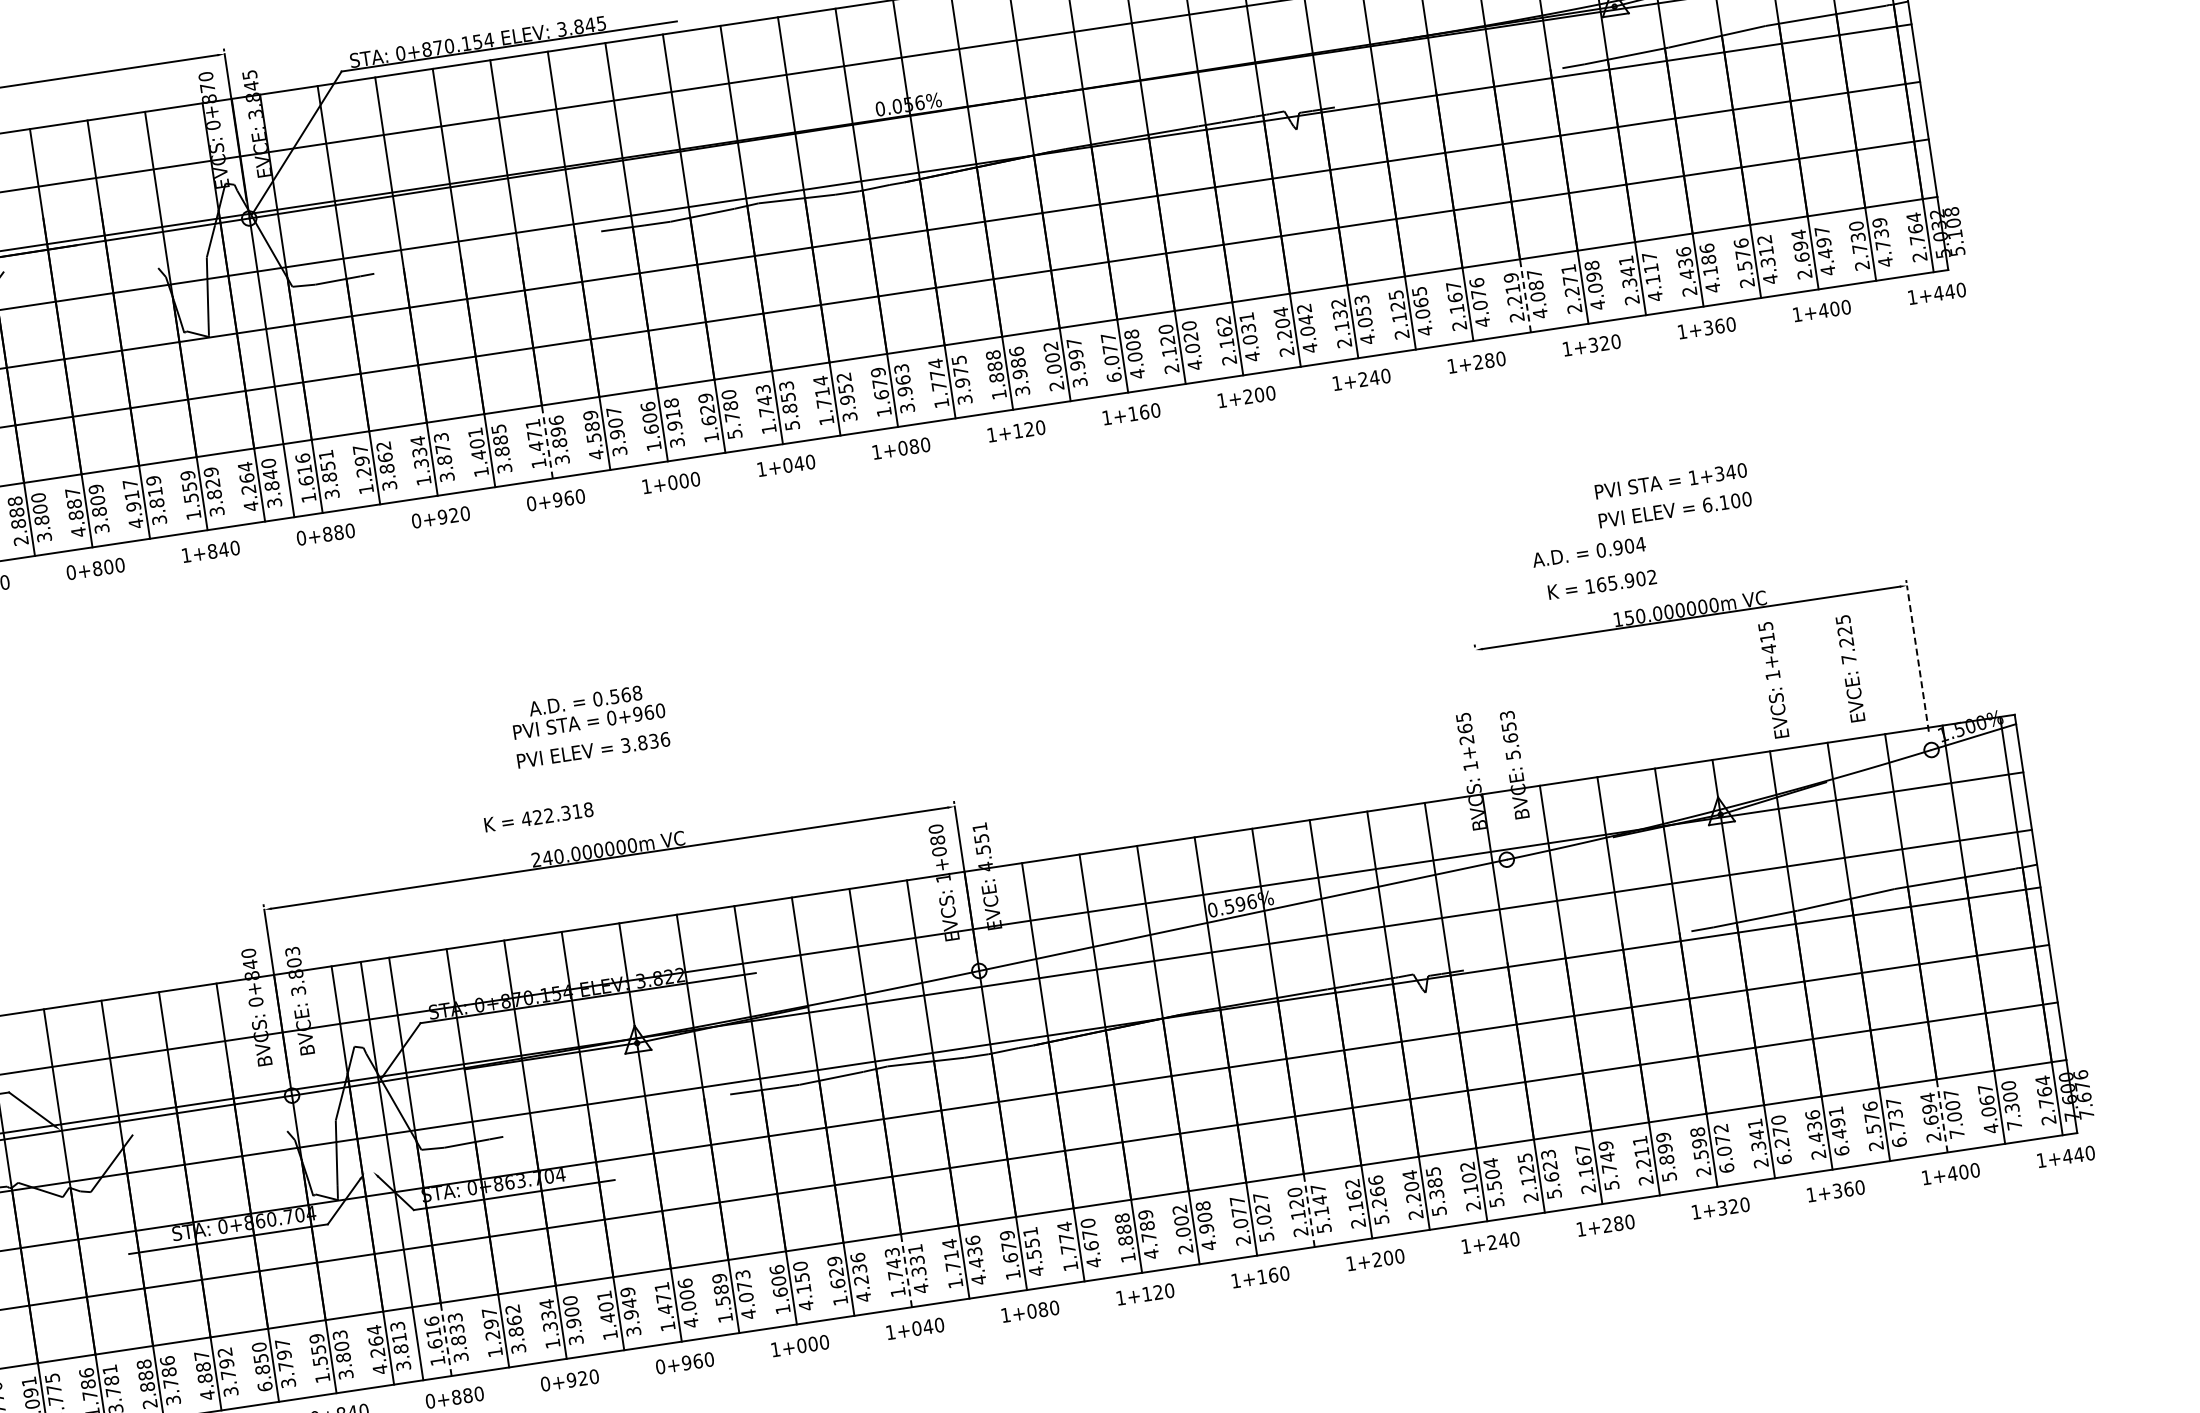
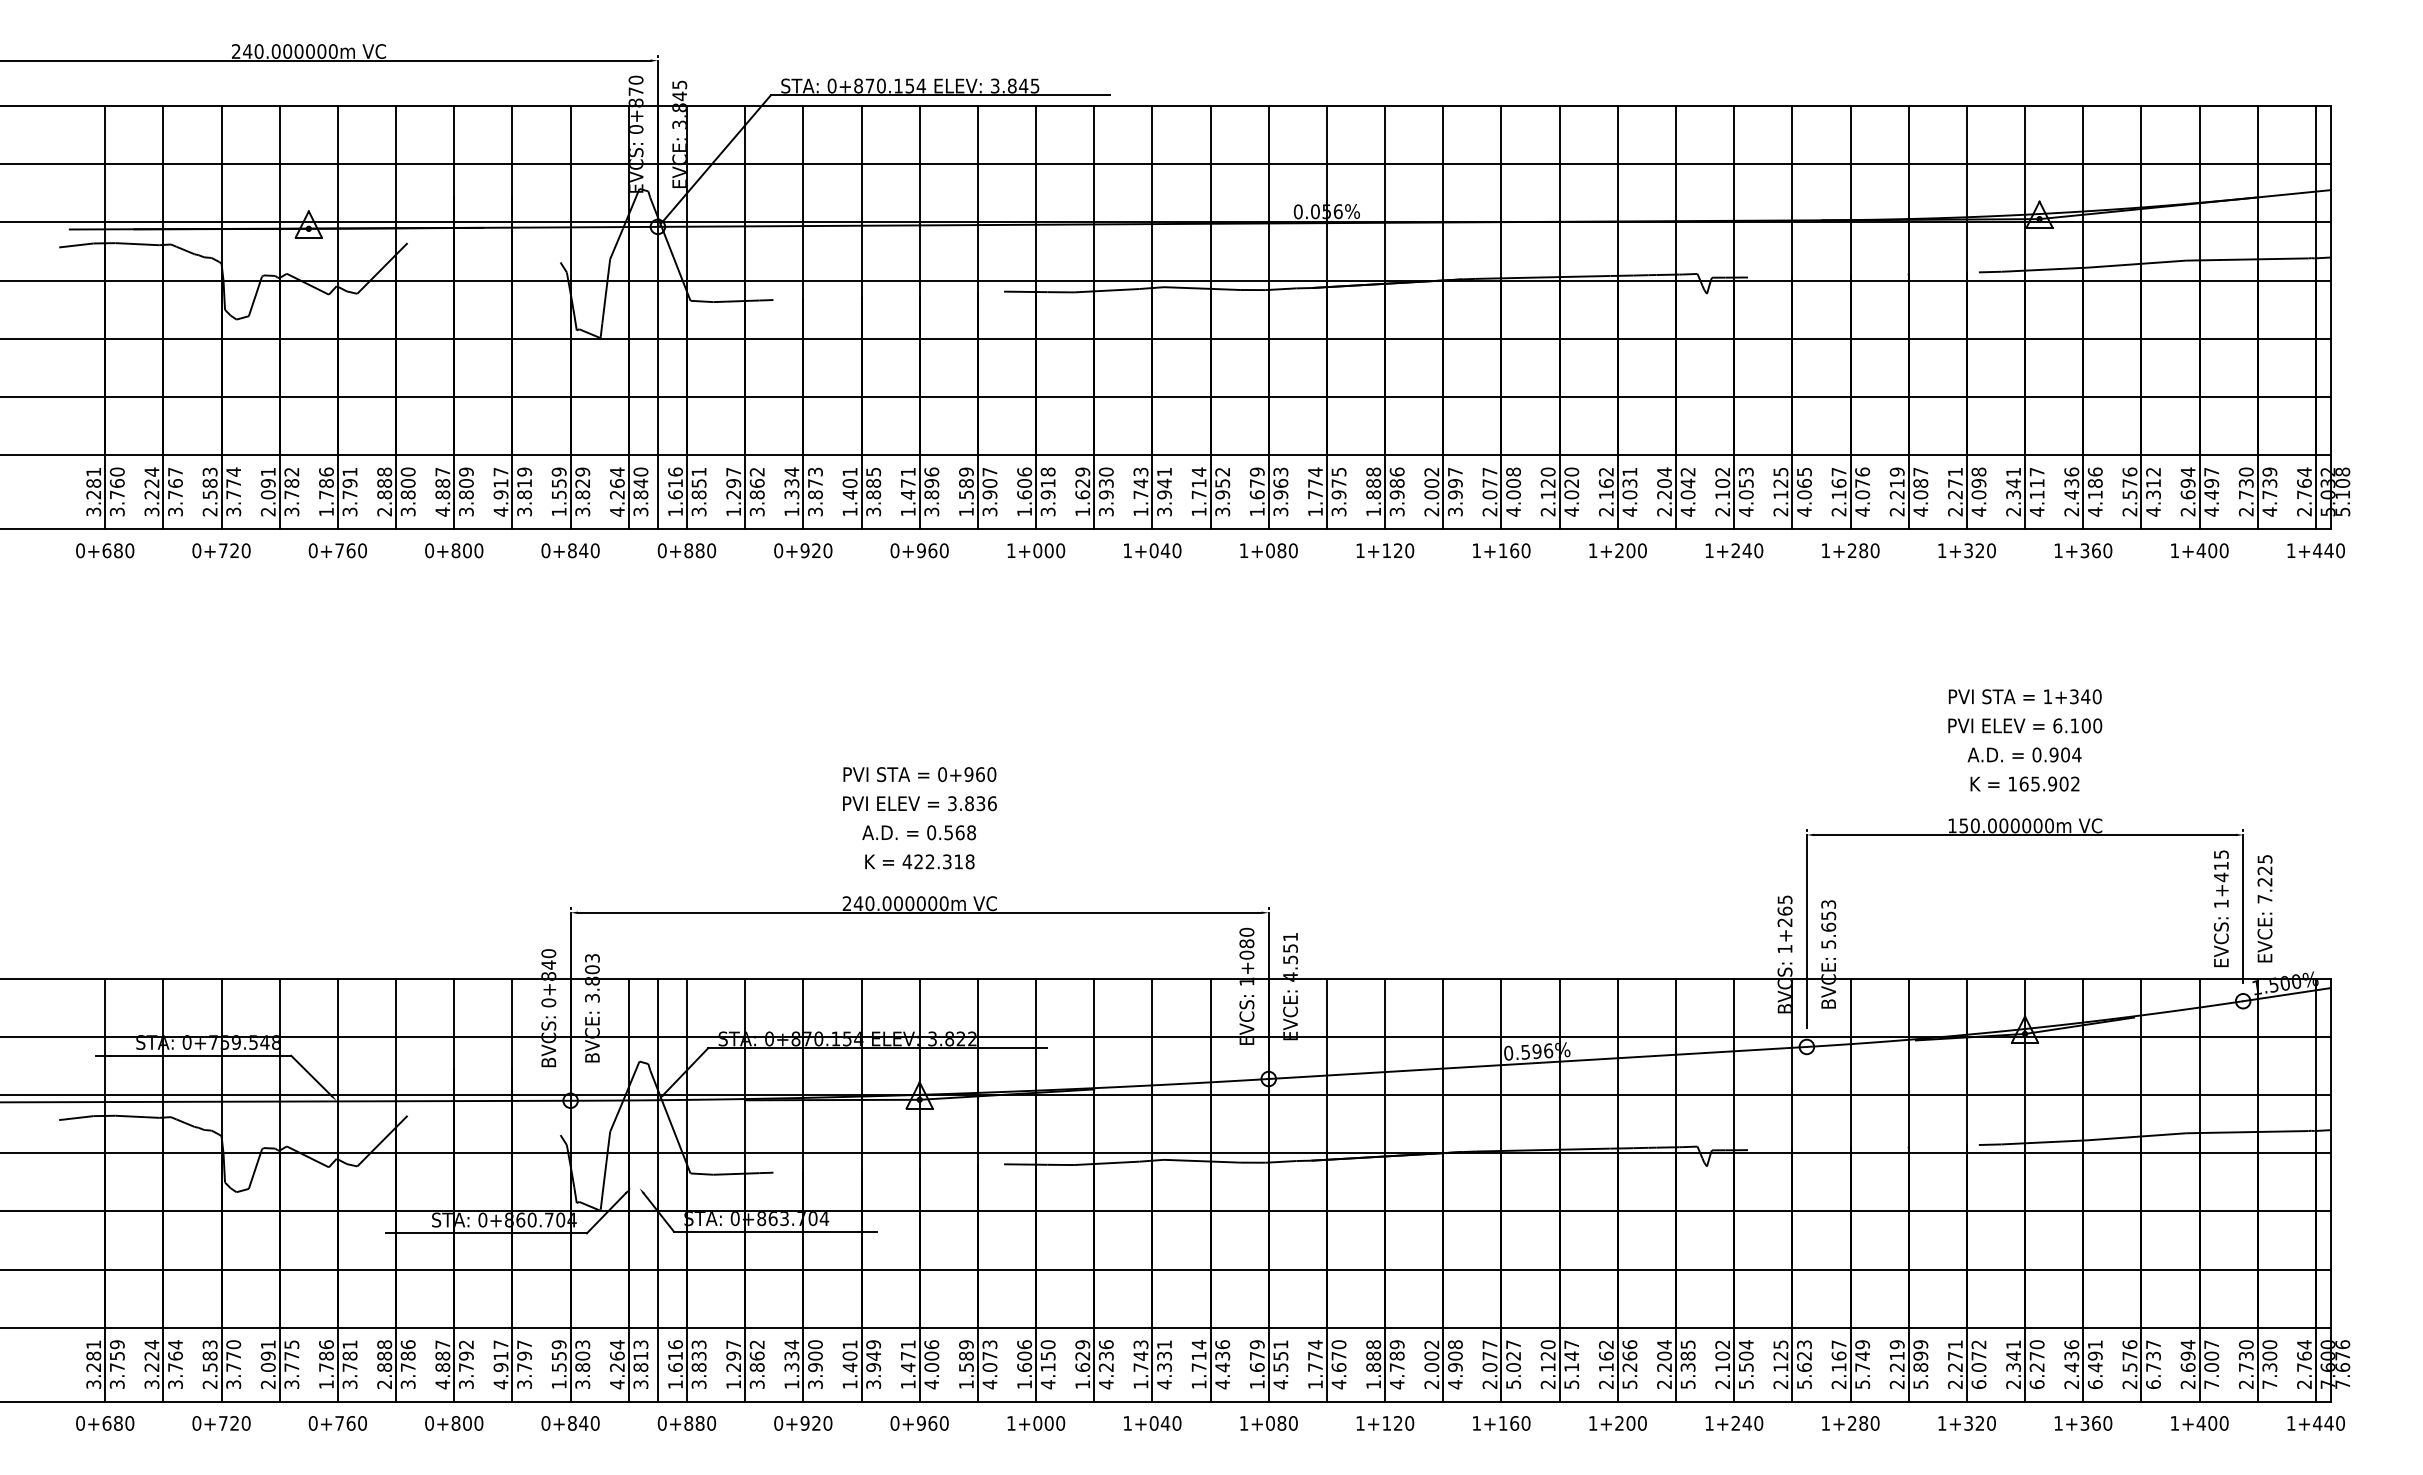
line: (1525, 296) -> (1908, 492), dashed -> solid
text: (1340, 314) -> (1722, 483), 2.132 -> 2.102
text: (1113, 377) -> (1489, 511), 6.077 -> 2.077
text: (789, 405) -> (1164, 491), 5.853 -> 3.941
text: (731, 419) -> (1105, 497), 5.780 -> 3.930
line: (547, 442) -> (919, 492), dashed -> solid
text: (596, 454) -> (966, 511), 4.589 -> 1.589
text: (1588, 551) -> (2024, 754), moved
text: (185, 555) -> (545, 550), 1+840 -> 0+840
text: (1601, 584) -> (2024, 783), moved
line: (1918, 658) -> (2243, 908), dashed -> solid
text: (1849, 668) -> (2264, 908), moved
text: (1773, 679) -> (2221, 908), moved
text: (584, 700) -> (918, 832), moved
line: (1489, 745) -> (1806, 931), added
text: (538, 816) -> (919, 861), moved
text: (1987, 1108) -> (2245, 1364), 4.067 -> 2.730
line: (1942, 1115) -> (2199, 1364), dashed -> solid
text: (1639, 1140) -> (1896, 1344), 2.211 -> 2.219
text: (1699, 1142) -> (1955, 1355), 2.598 -> 2.271
line: (1309, 1210) -> (1559, 1364), dashed -> solid
line: (906, 1270) -> (1152, 1364), dashed -> solid
line: (445, 1339) -> (686, 1364), dashed -> solid
text: (261, 1366) -> (500, 1364), 6.850 -> 4.917

